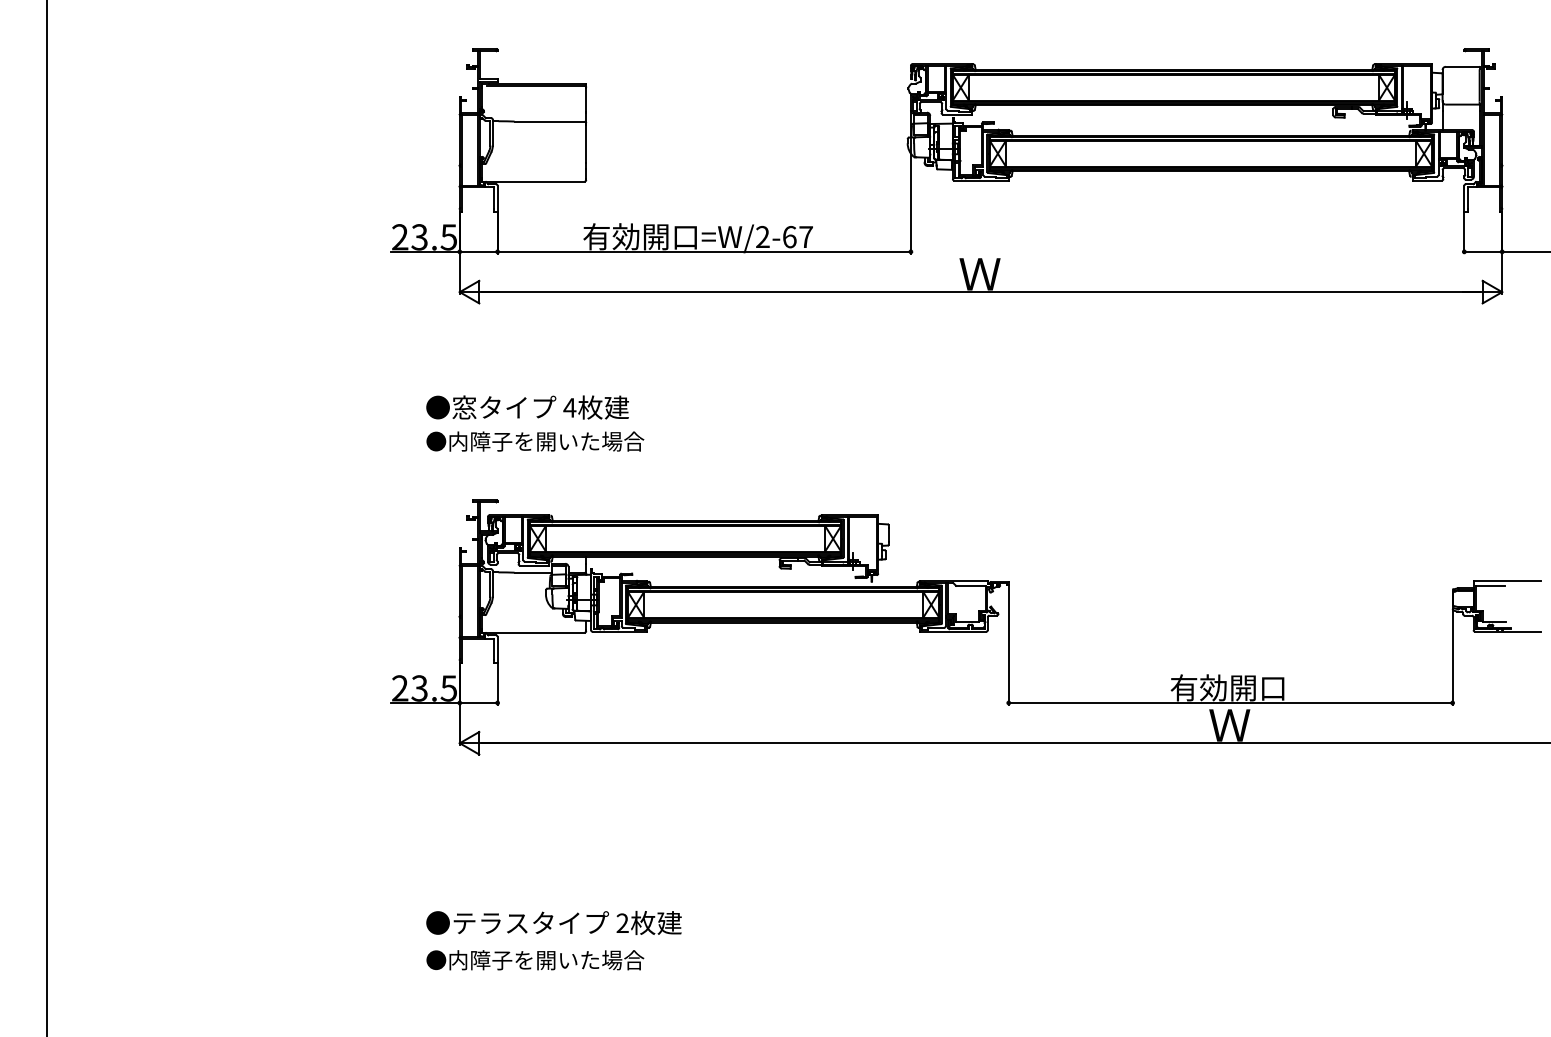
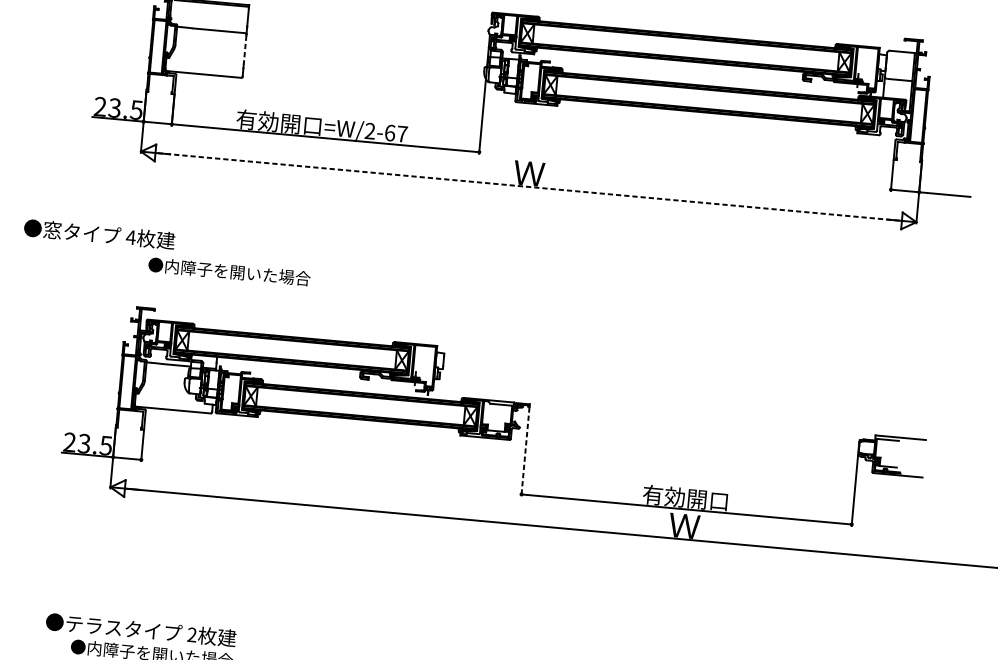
line: (586, 144) -> (245, 50), solid -> dashed
line: (980, 292) -> (528, 187), solid -> dashed
text: (527, 407) -> (99, 234), moved
text: (535, 441) -> (229, 271), moved
line: (1008, 646) -> (525, 452), solid -> dashed
text: (553, 922) -> (140, 629), moved

